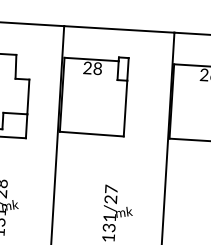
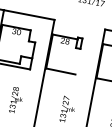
line: (118, 29) -> (79, 24), removed
line: (124, 108) -> (77, 61), removed

